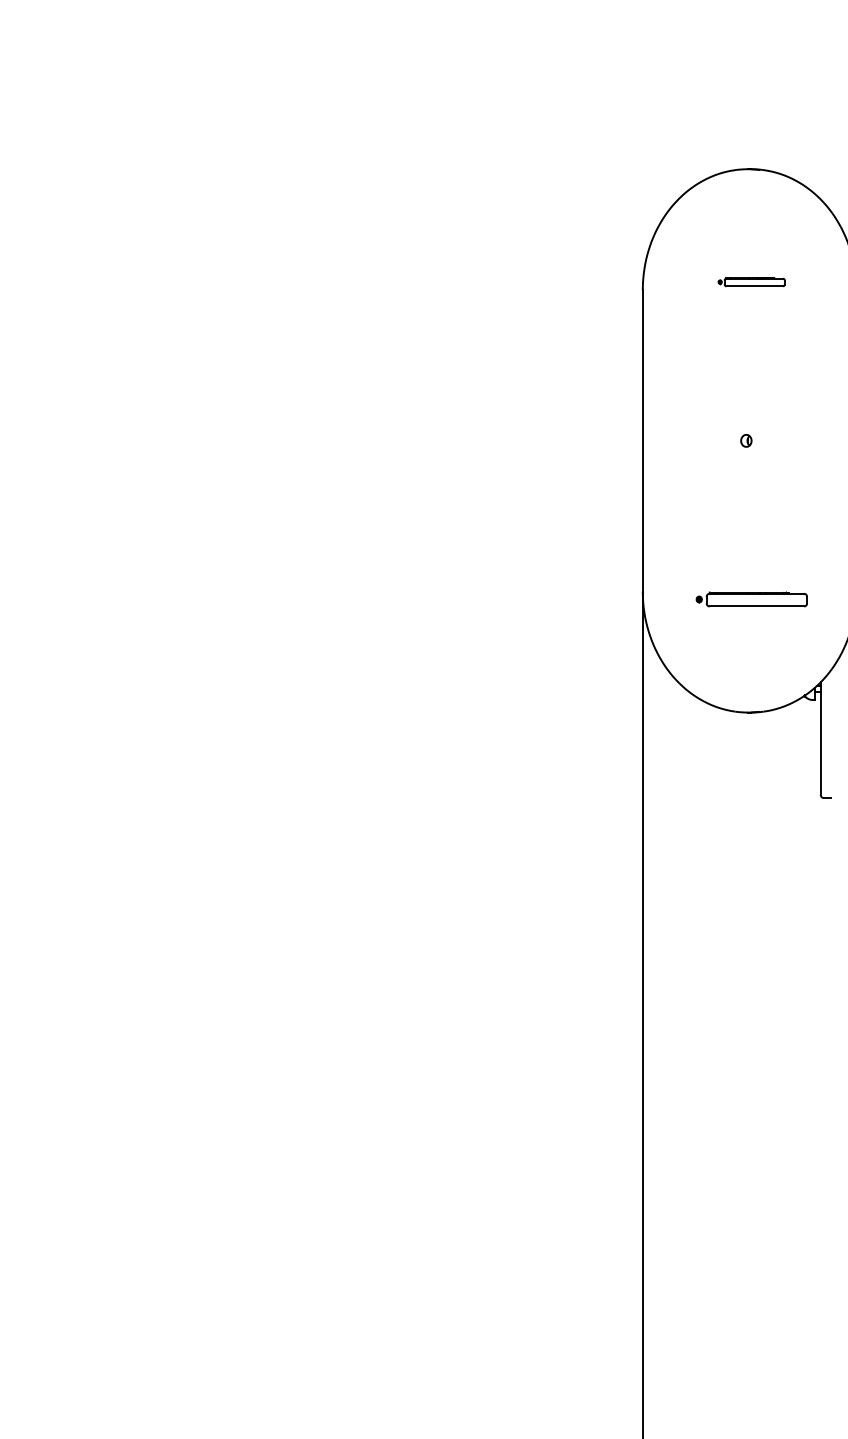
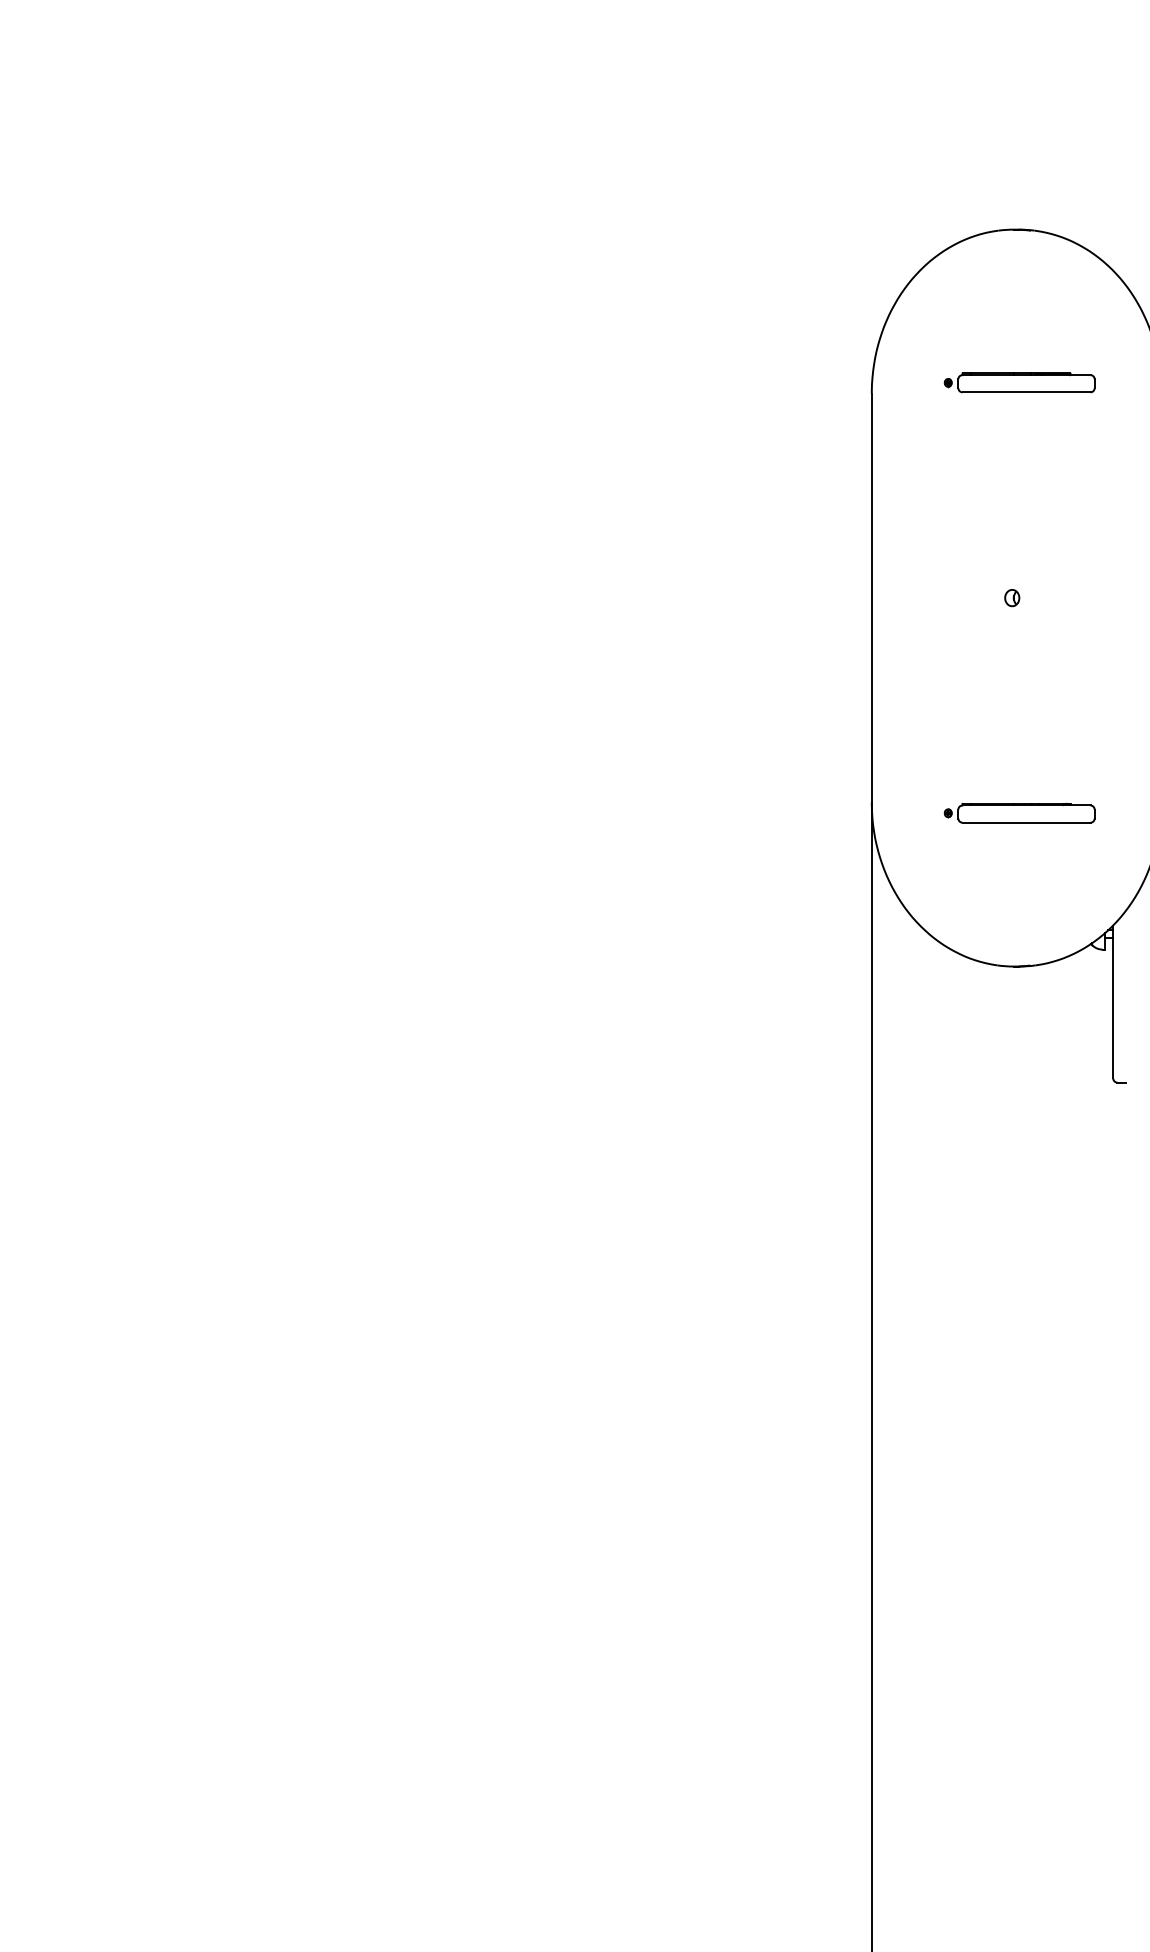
part: (751, 281) -> (1019, 381), size x1.67

